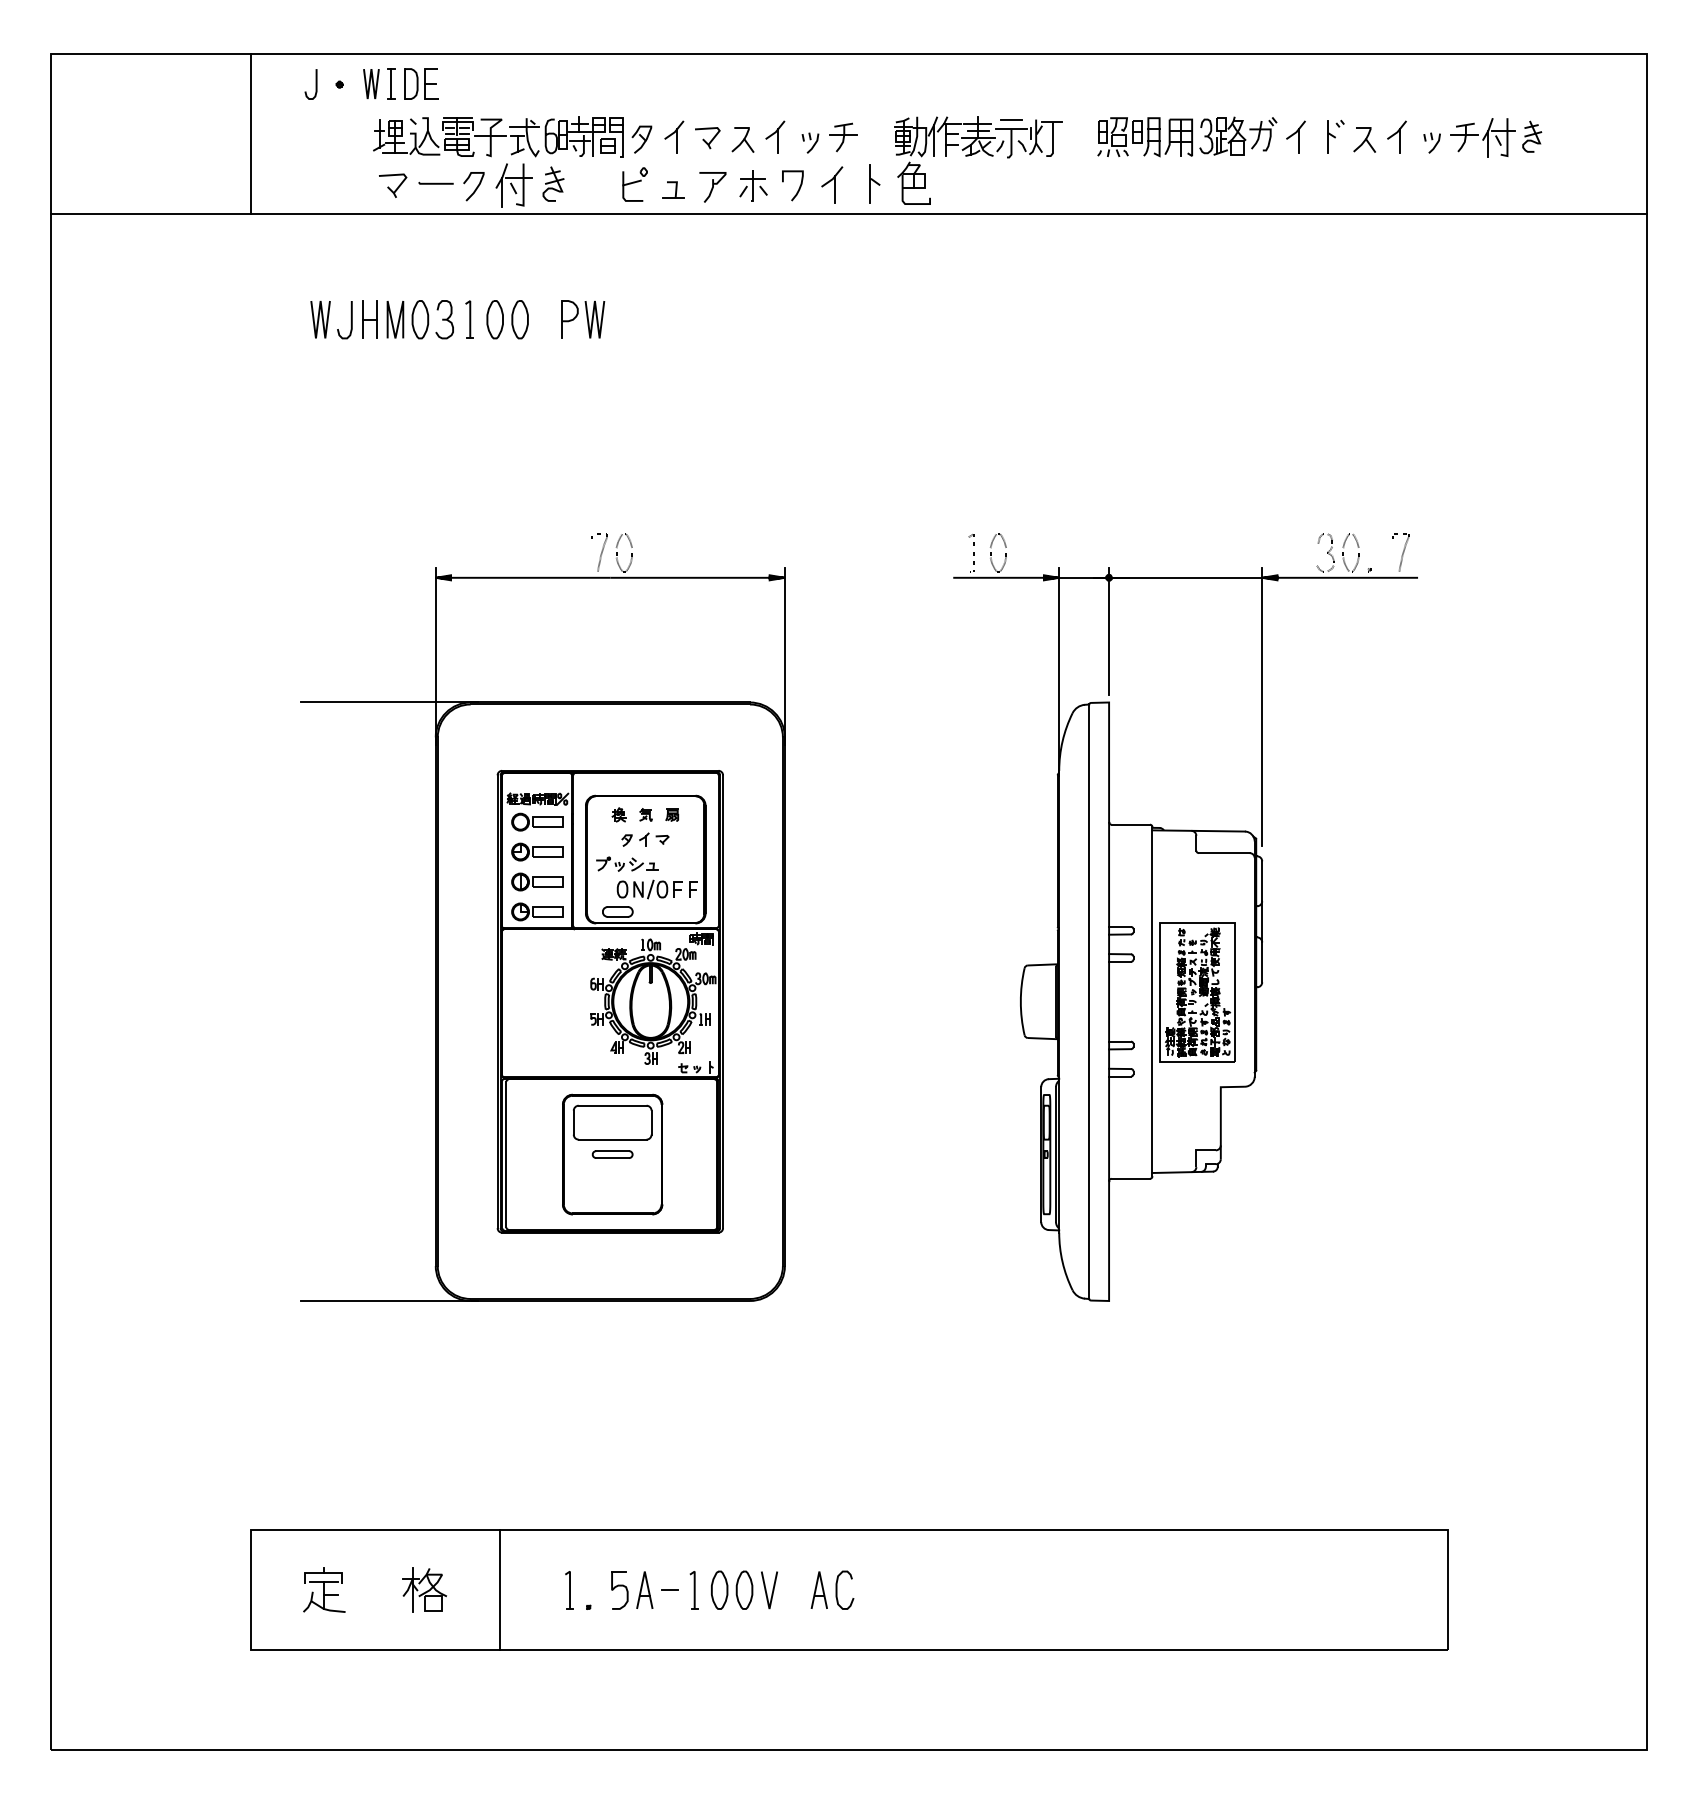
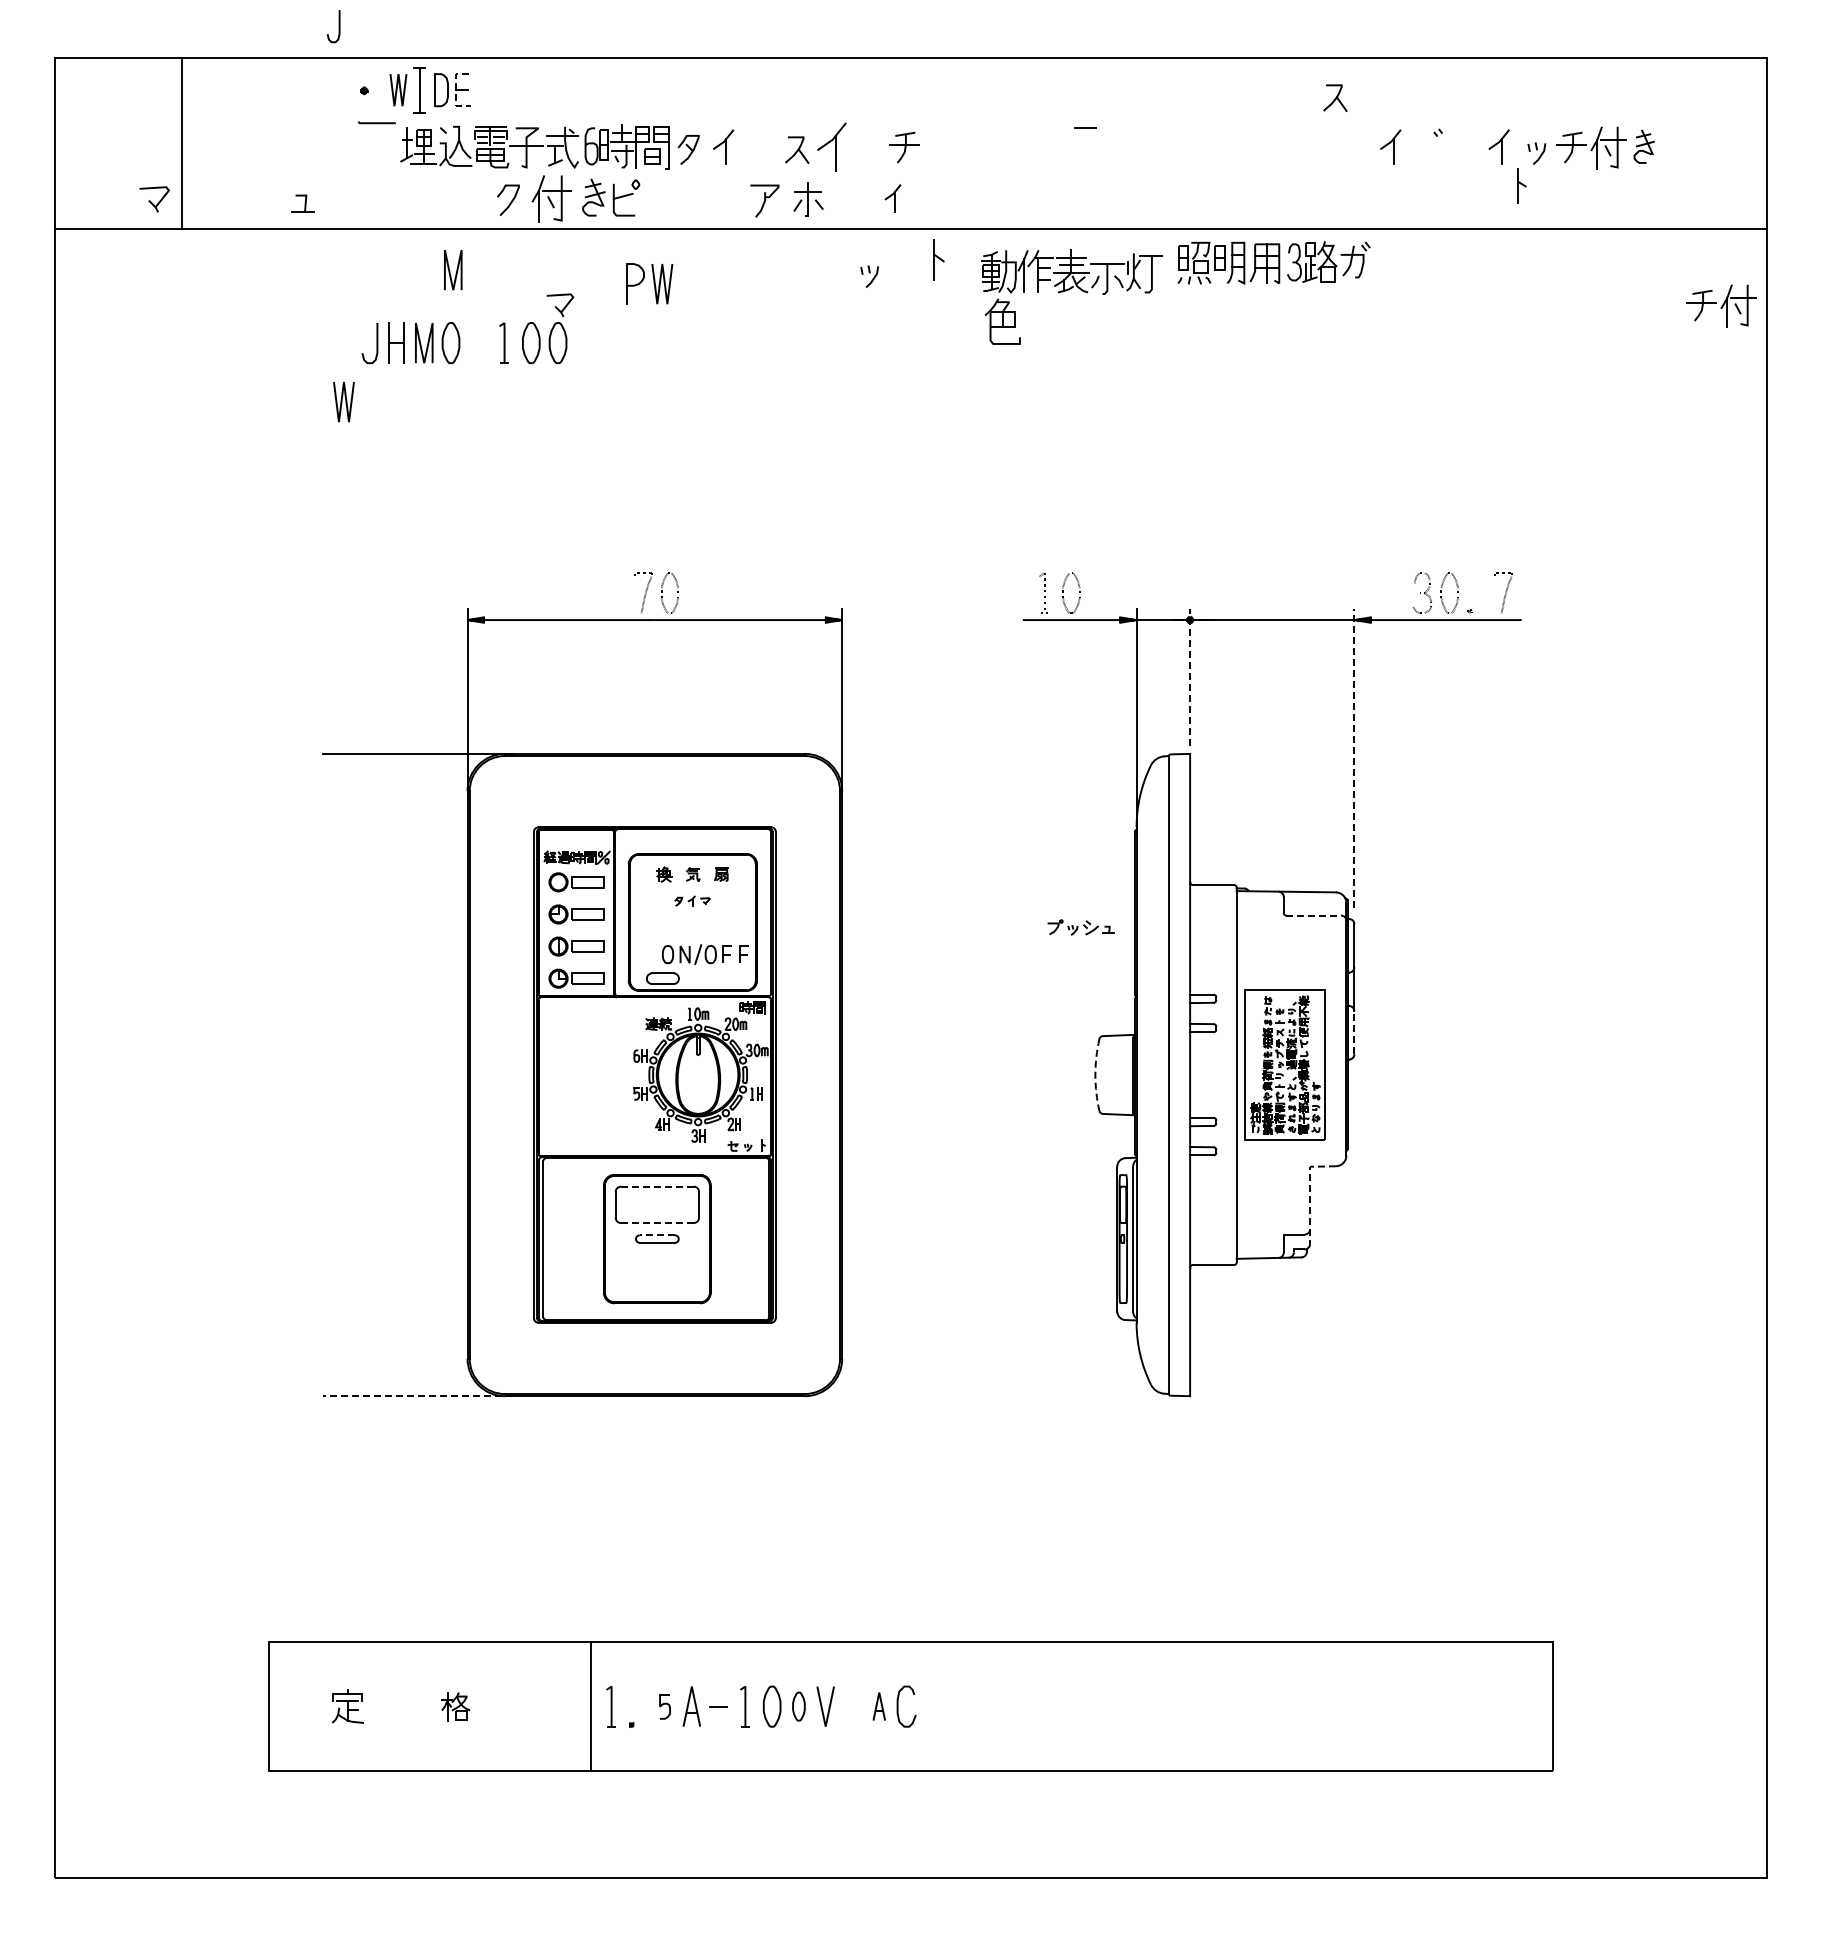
part: (391, 83) -> (419, 89), size x1.4
curve: (315, 84) -> (338, 26), moved
line: (425, 84) -> (456, 90), solid -> dashed
line: (250, 133) -> (181, 143), moved
part: (774, 136) -> (831, 146), size x1.4
part: (1186, 136) -> (1273, 262), moved
part: (1331, 136) -> (1521, 185), moved
part: (707, 137) -> (560, 304), moved
part: (1364, 139) -> (1335, 97), moved
part: (810, 143) -> (869, 276), moved
part: (976, 154) -> (1069, 290), moved
line: (435, 183) -> (376, 122), moved
part: (874, 183) -> (938, 259), moved
part: (635, 184) -> (626, 197), moved
part: (831, 184) -> (892, 197), size x0.7
part: (392, 185) -> (154, 199), moved
curve: (799, 186) -> (857, 200), removed
part: (673, 189) -> (302, 203), moved
line: (419, 252) -> (450, 270), added
part: (1604, 284) -> (1721, 305), added
part: (582, 319) -> (649, 283), moved
line: (319, 320) -> (342, 402), moved
part: (444, 320) -> (476, 343), removed
line: (1109, 631) -> (1190, 677), solid -> dashed
line: (1262, 705) -> (1354, 757), solid -> dashed
part: (645, 839) -> (692, 900), size x0.7
line: (1224, 853) -> (1314, 915), solid -> dashed
part: (626, 864) -> (1080, 927), moved
line: (1262, 962) -> (1354, 1032), solid -> dashed
arc: (1020, 1002) -> (1095, 1075), solid -> dashed
line: (611, 1105) -> (656, 1186), solid -> dashed
line: (1221, 1111) -> (1310, 1192), solid -> dashed
line: (612, 1140) -> (657, 1223), solid -> dashed
line: (612, 1151) -> (657, 1235), solid -> dashed
line: (389, 1301) -> (417, 1396), solid -> dashed
part: (323, 1590) -> (347, 1706), size x0.7
part: (424, 1590) -> (455, 1706), size x0.6
line: (500, 1590) -> (591, 1706), moved
part: (619, 1590) -> (664, 1706), size x0.6
part: (744, 1590) -> (798, 1706), size x0.7
part: (819, 1590) -> (879, 1706), size x0.7

